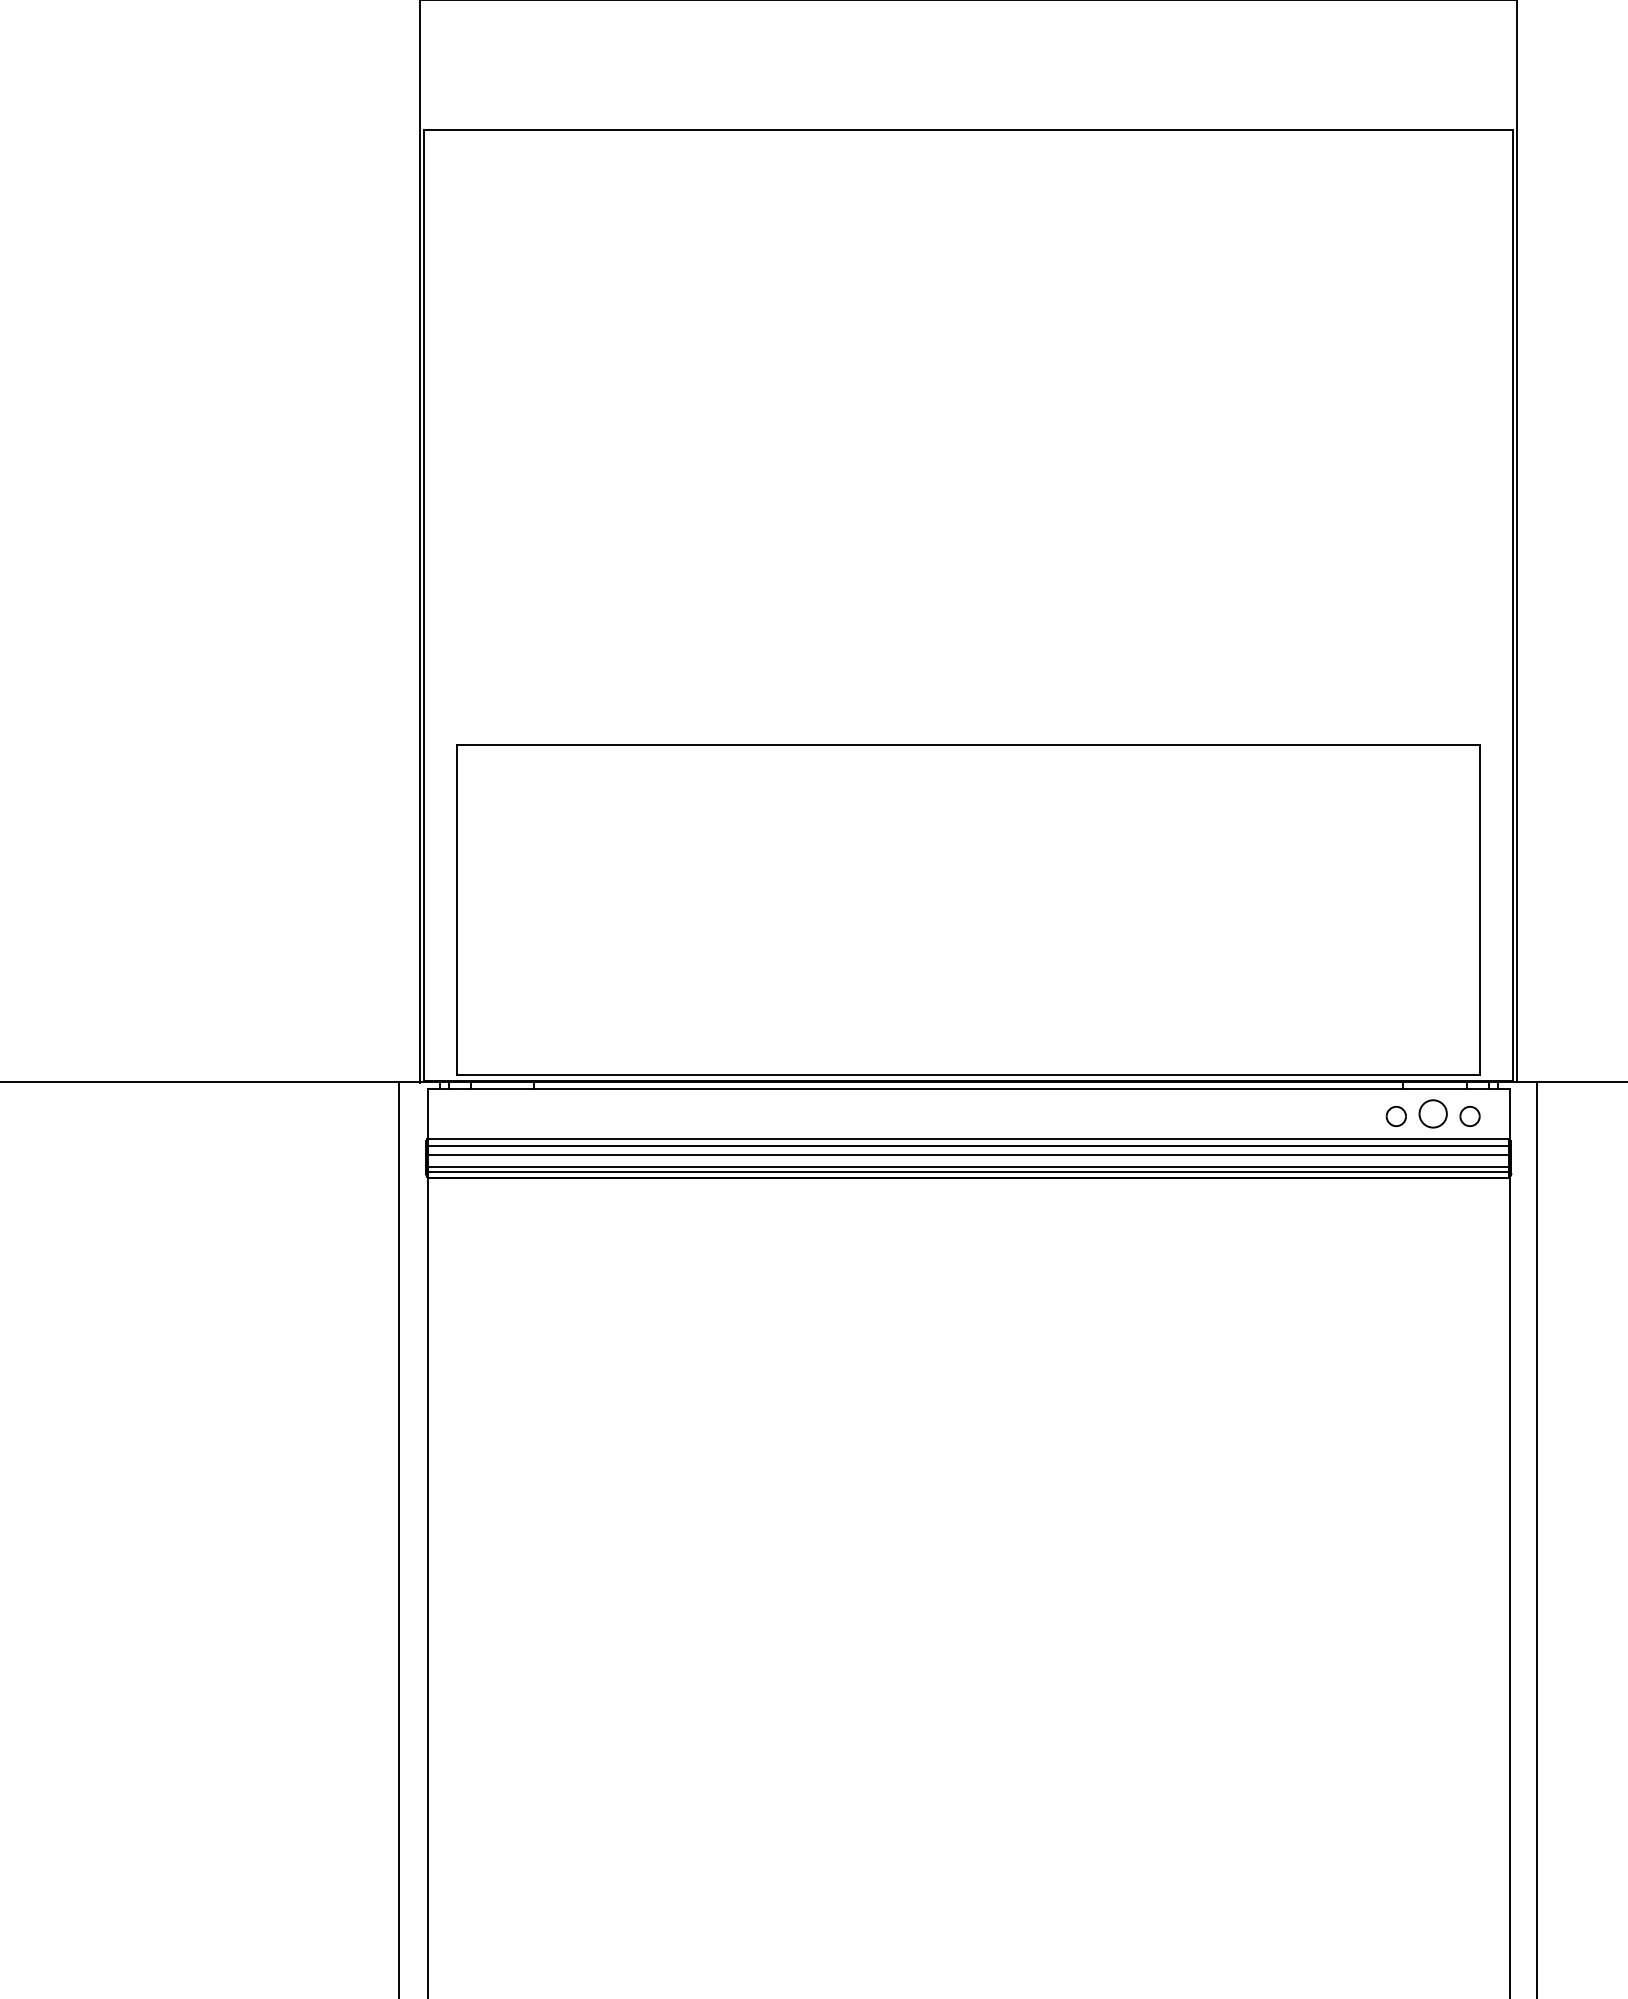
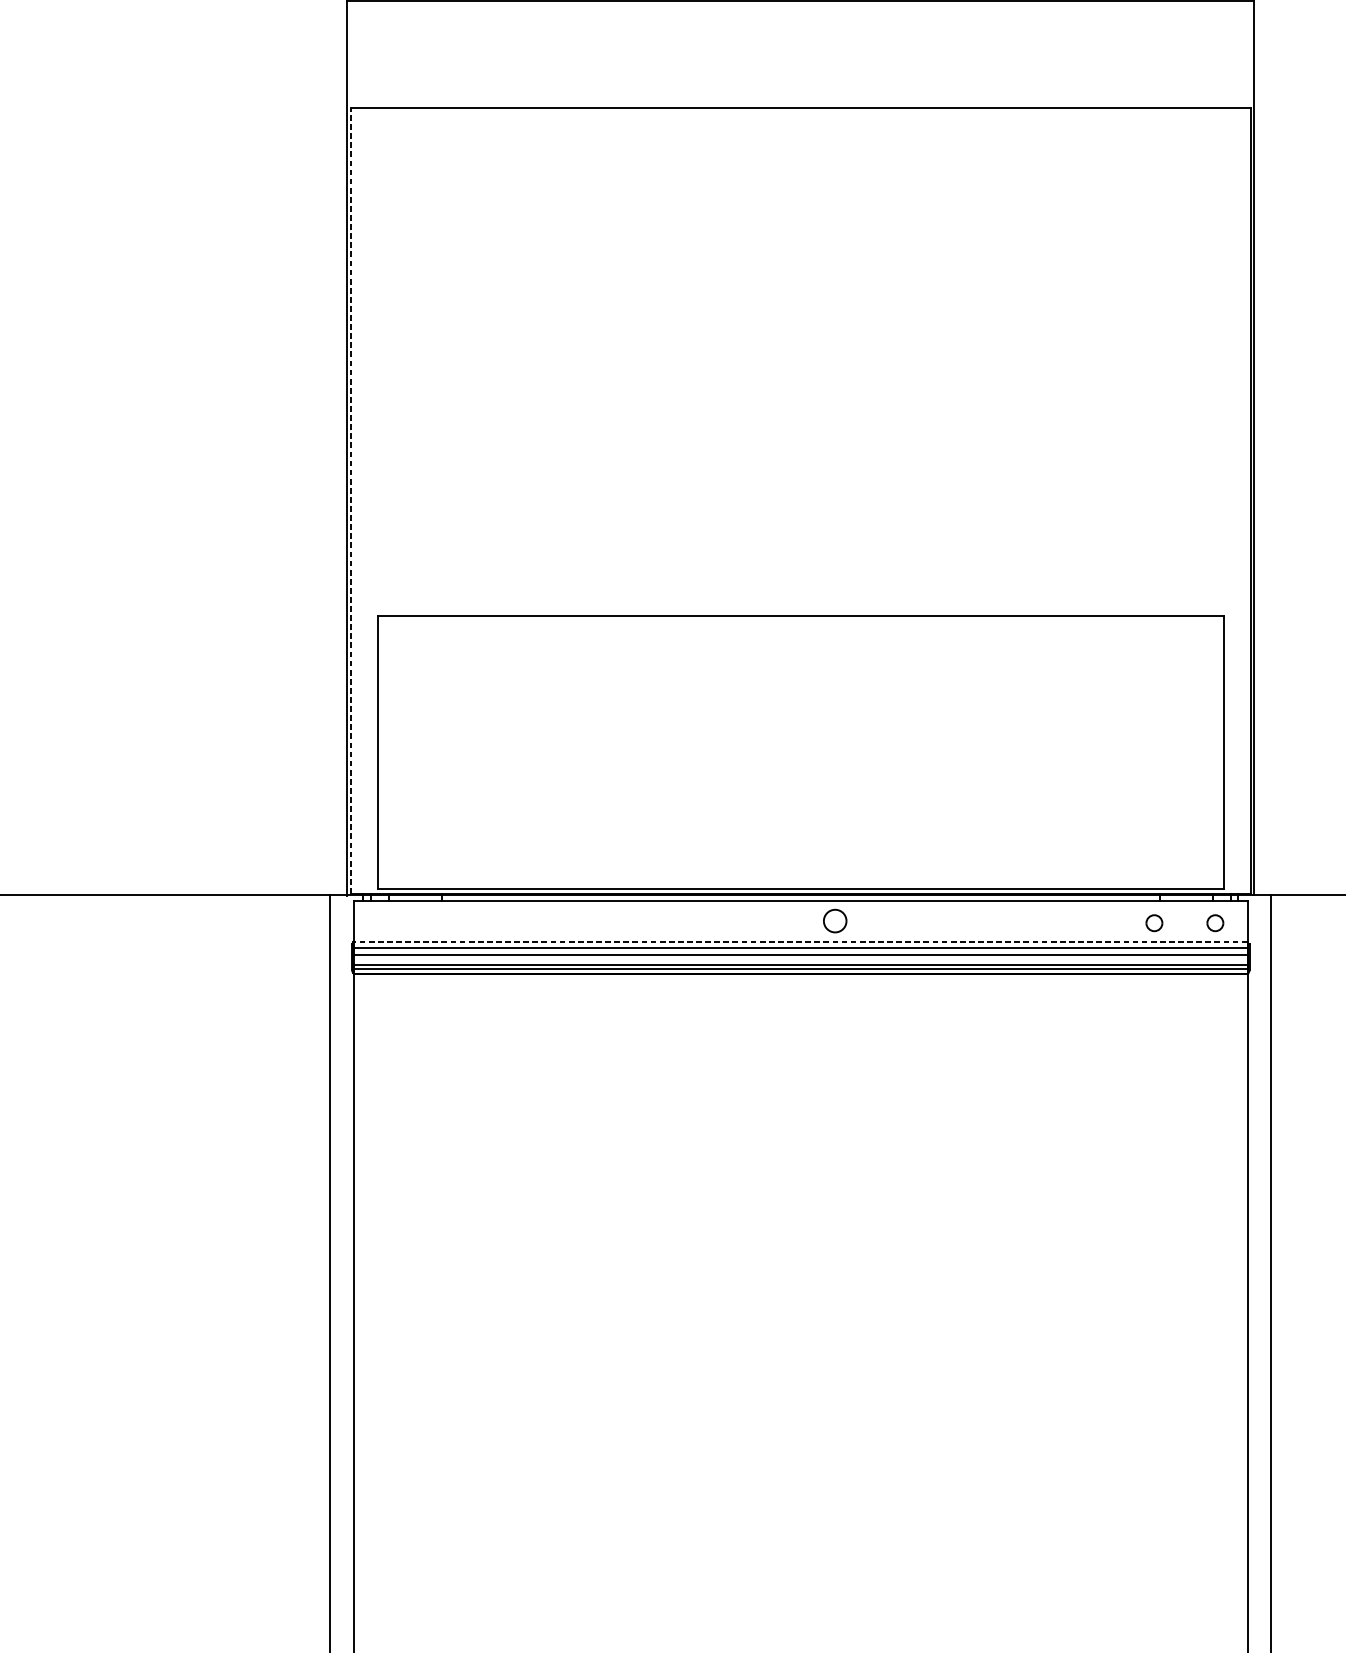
line: (424, 605) -> (351, 500), solid -> dashed
part: (1432, 1113) -> (834, 920), moved
line: (968, 1138) -> (800, 941), solid -> dashed

